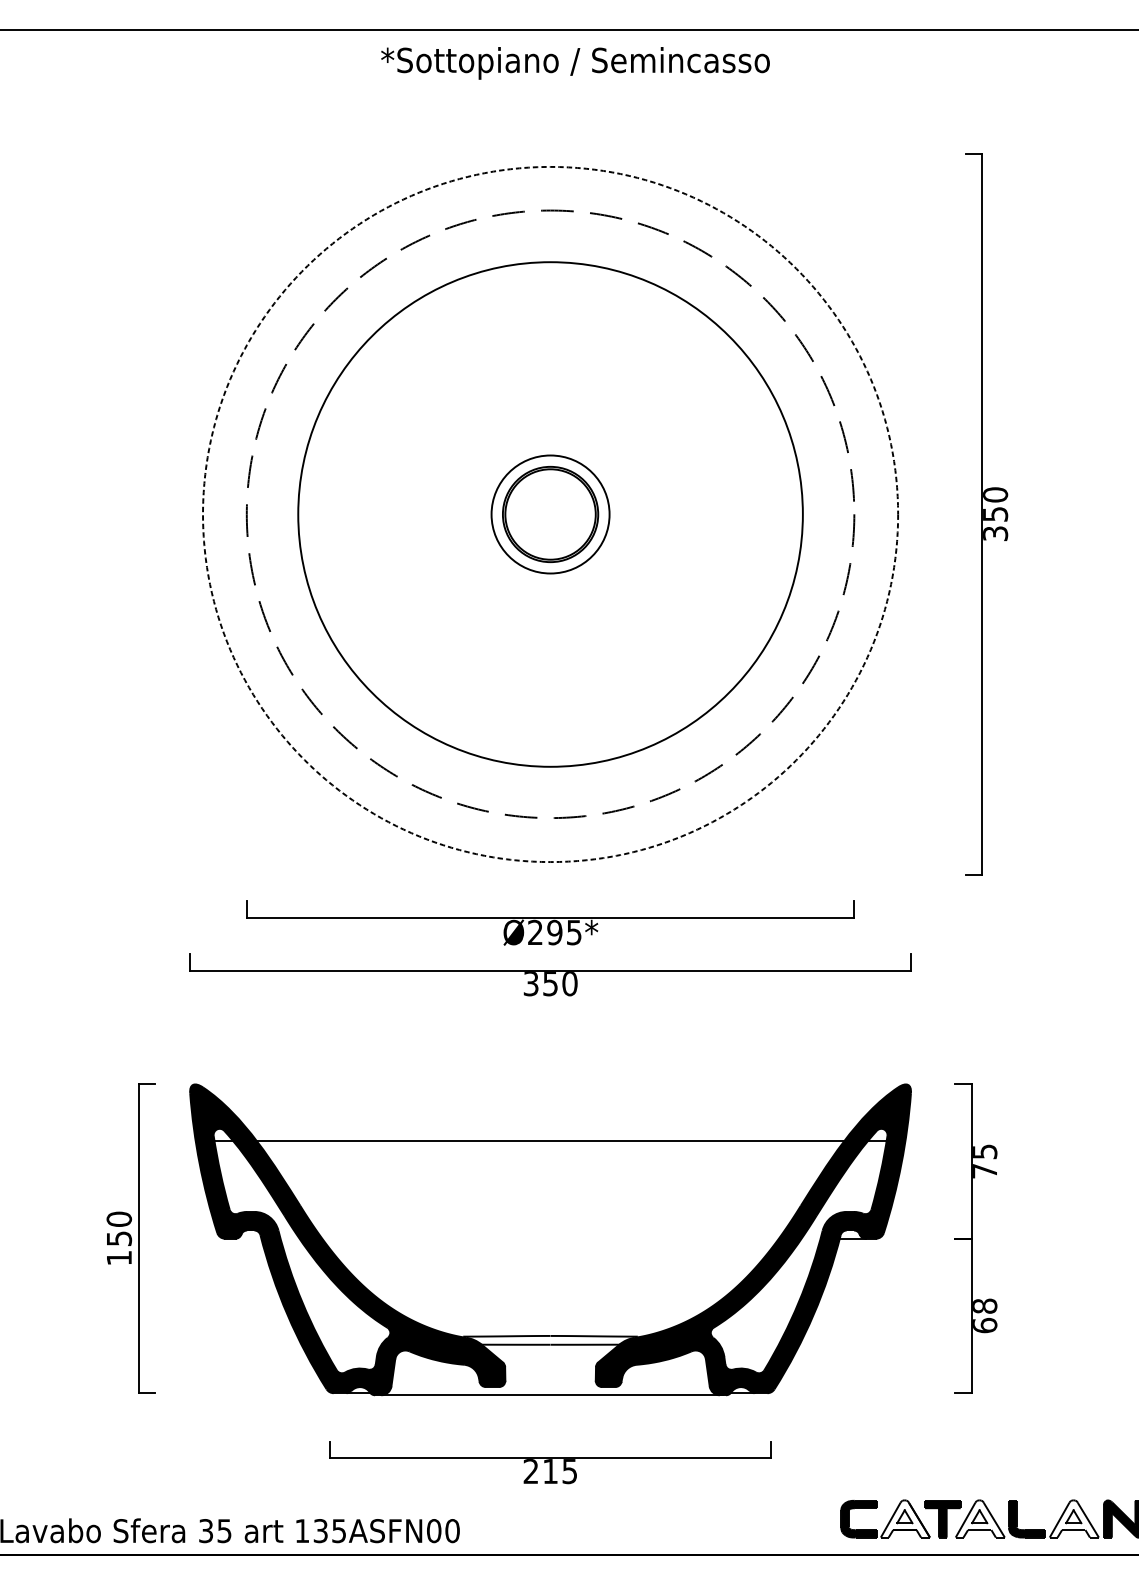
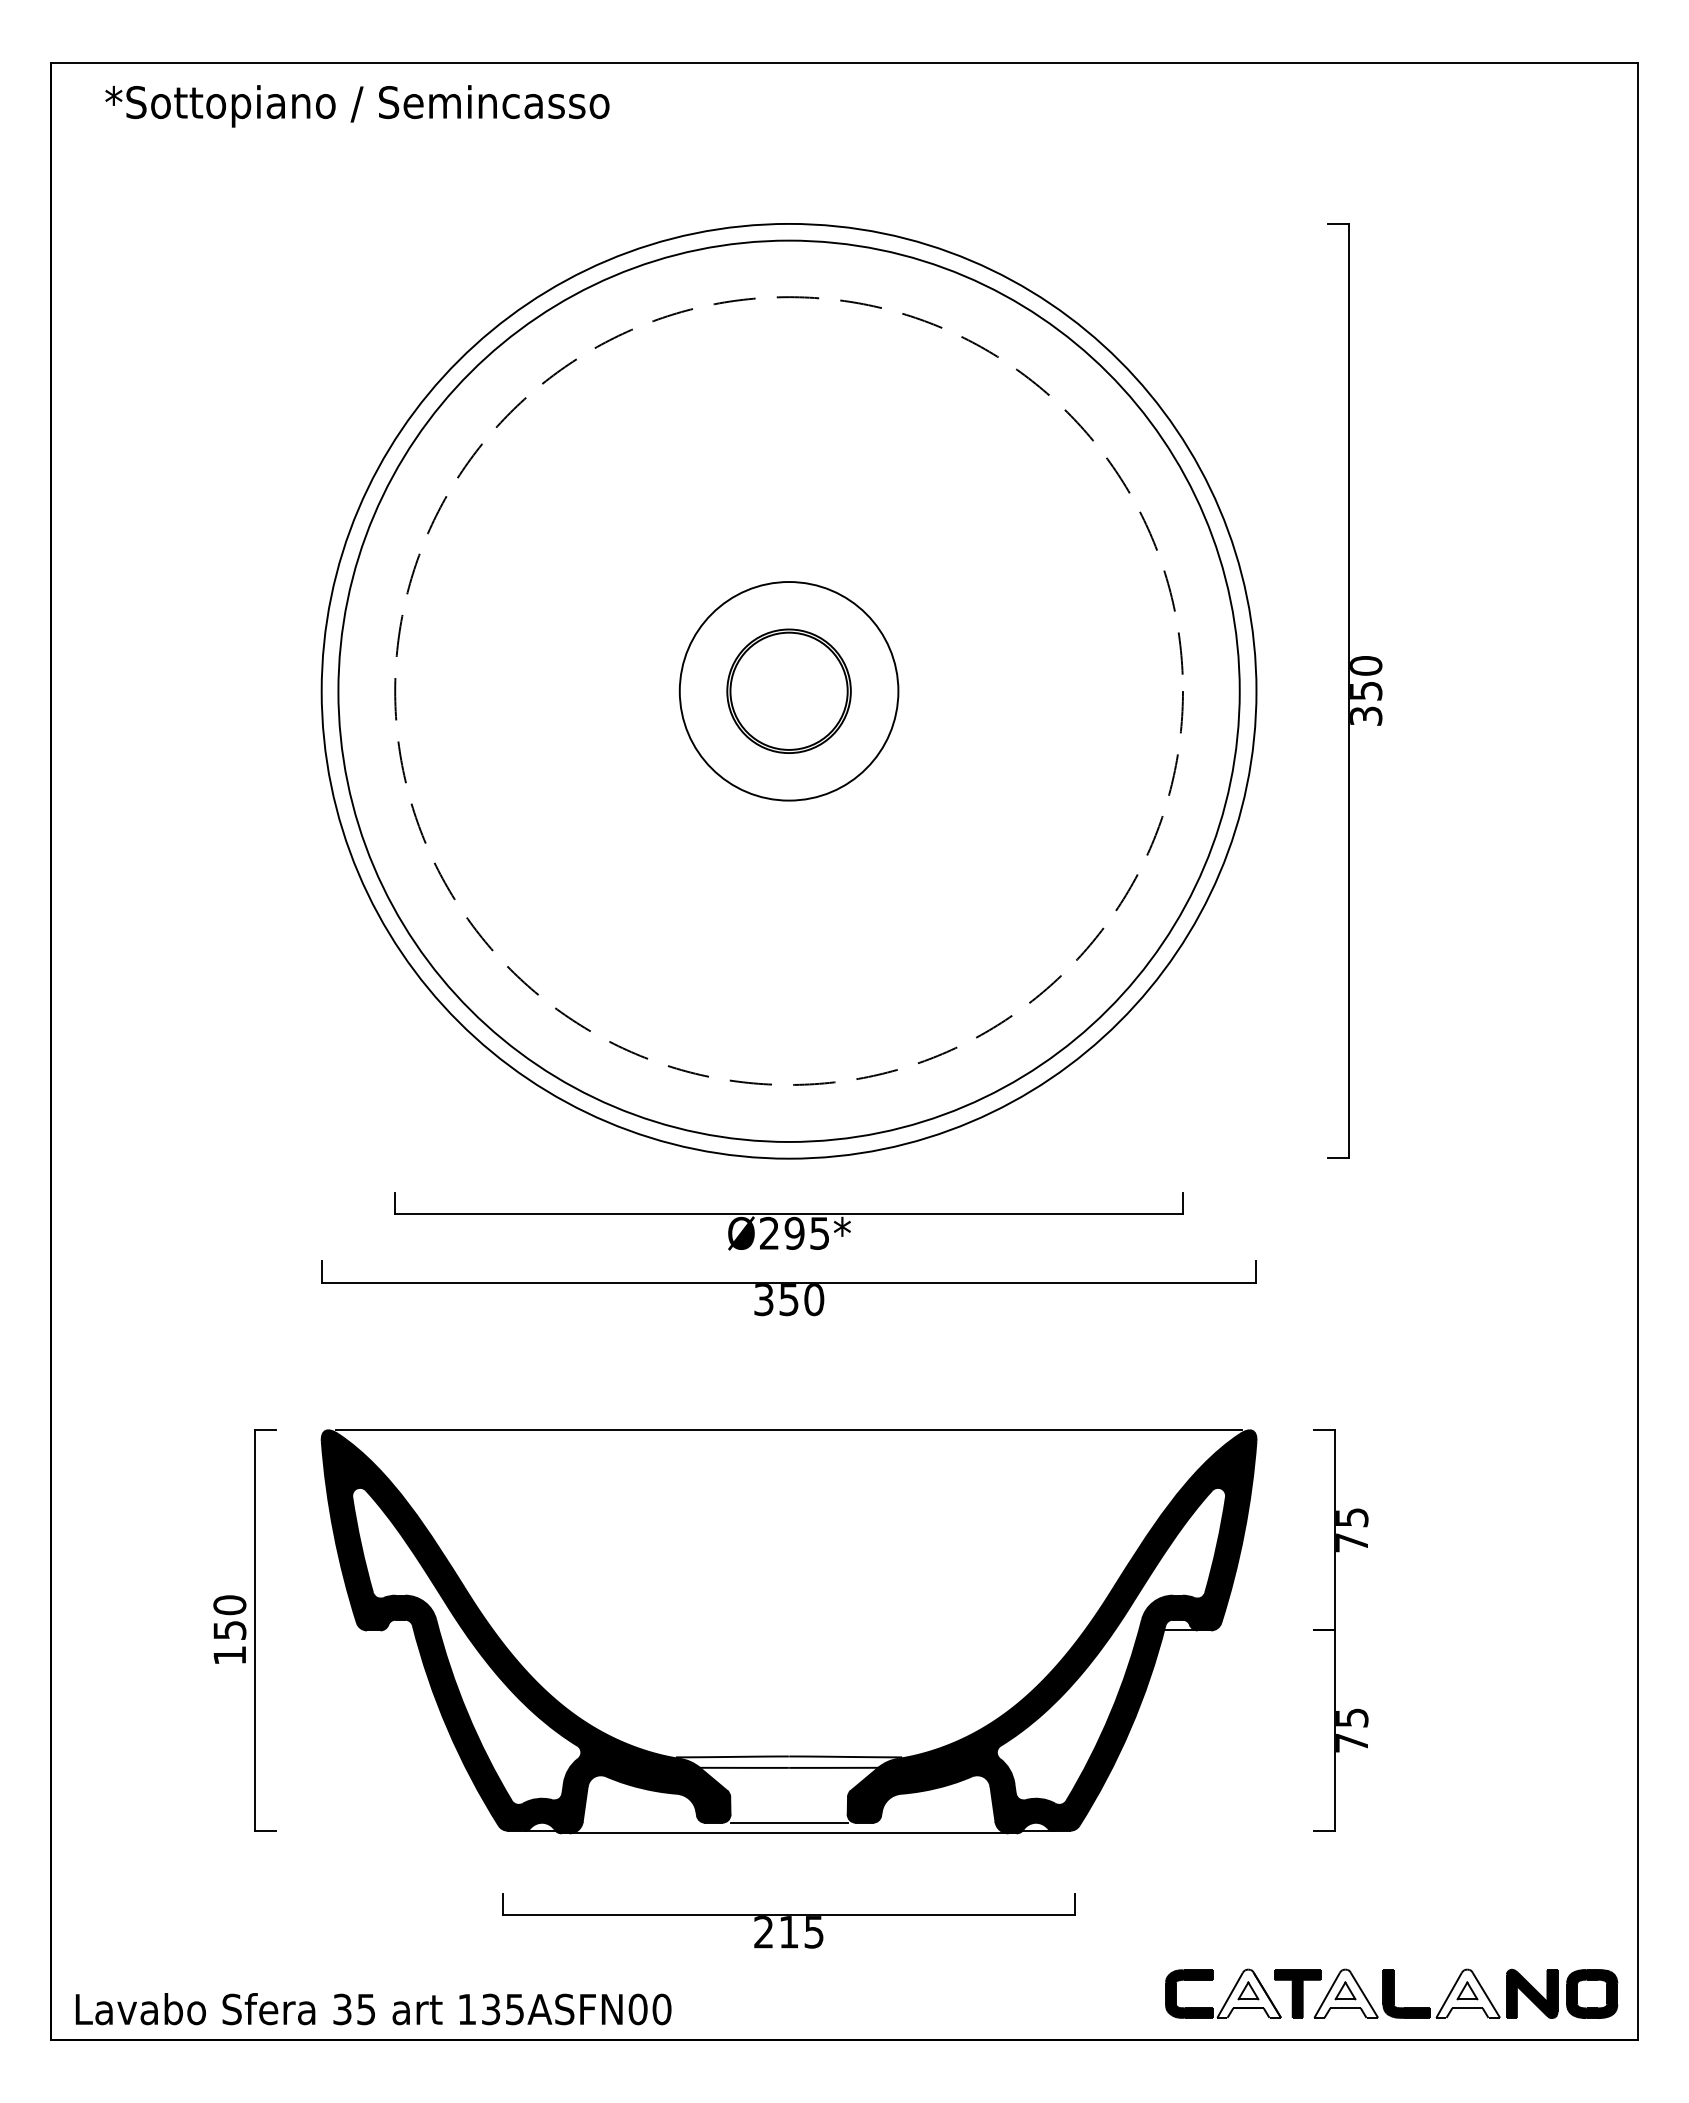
text: (575, 63) -> (357, 106), moved
circle: (550, 513) -> (788, 690), dashed -> solid
circle: (550, 513) -> (788, 690), size x1.43
circle: (550, 514) -> (788, 691), size x1.43
line: (550, 1140) -> (789, 1430), moved
text: (985, 1315) -> (1352, 1730), 68 -> 75
line: (550, 1386) -> (788, 1822), added

